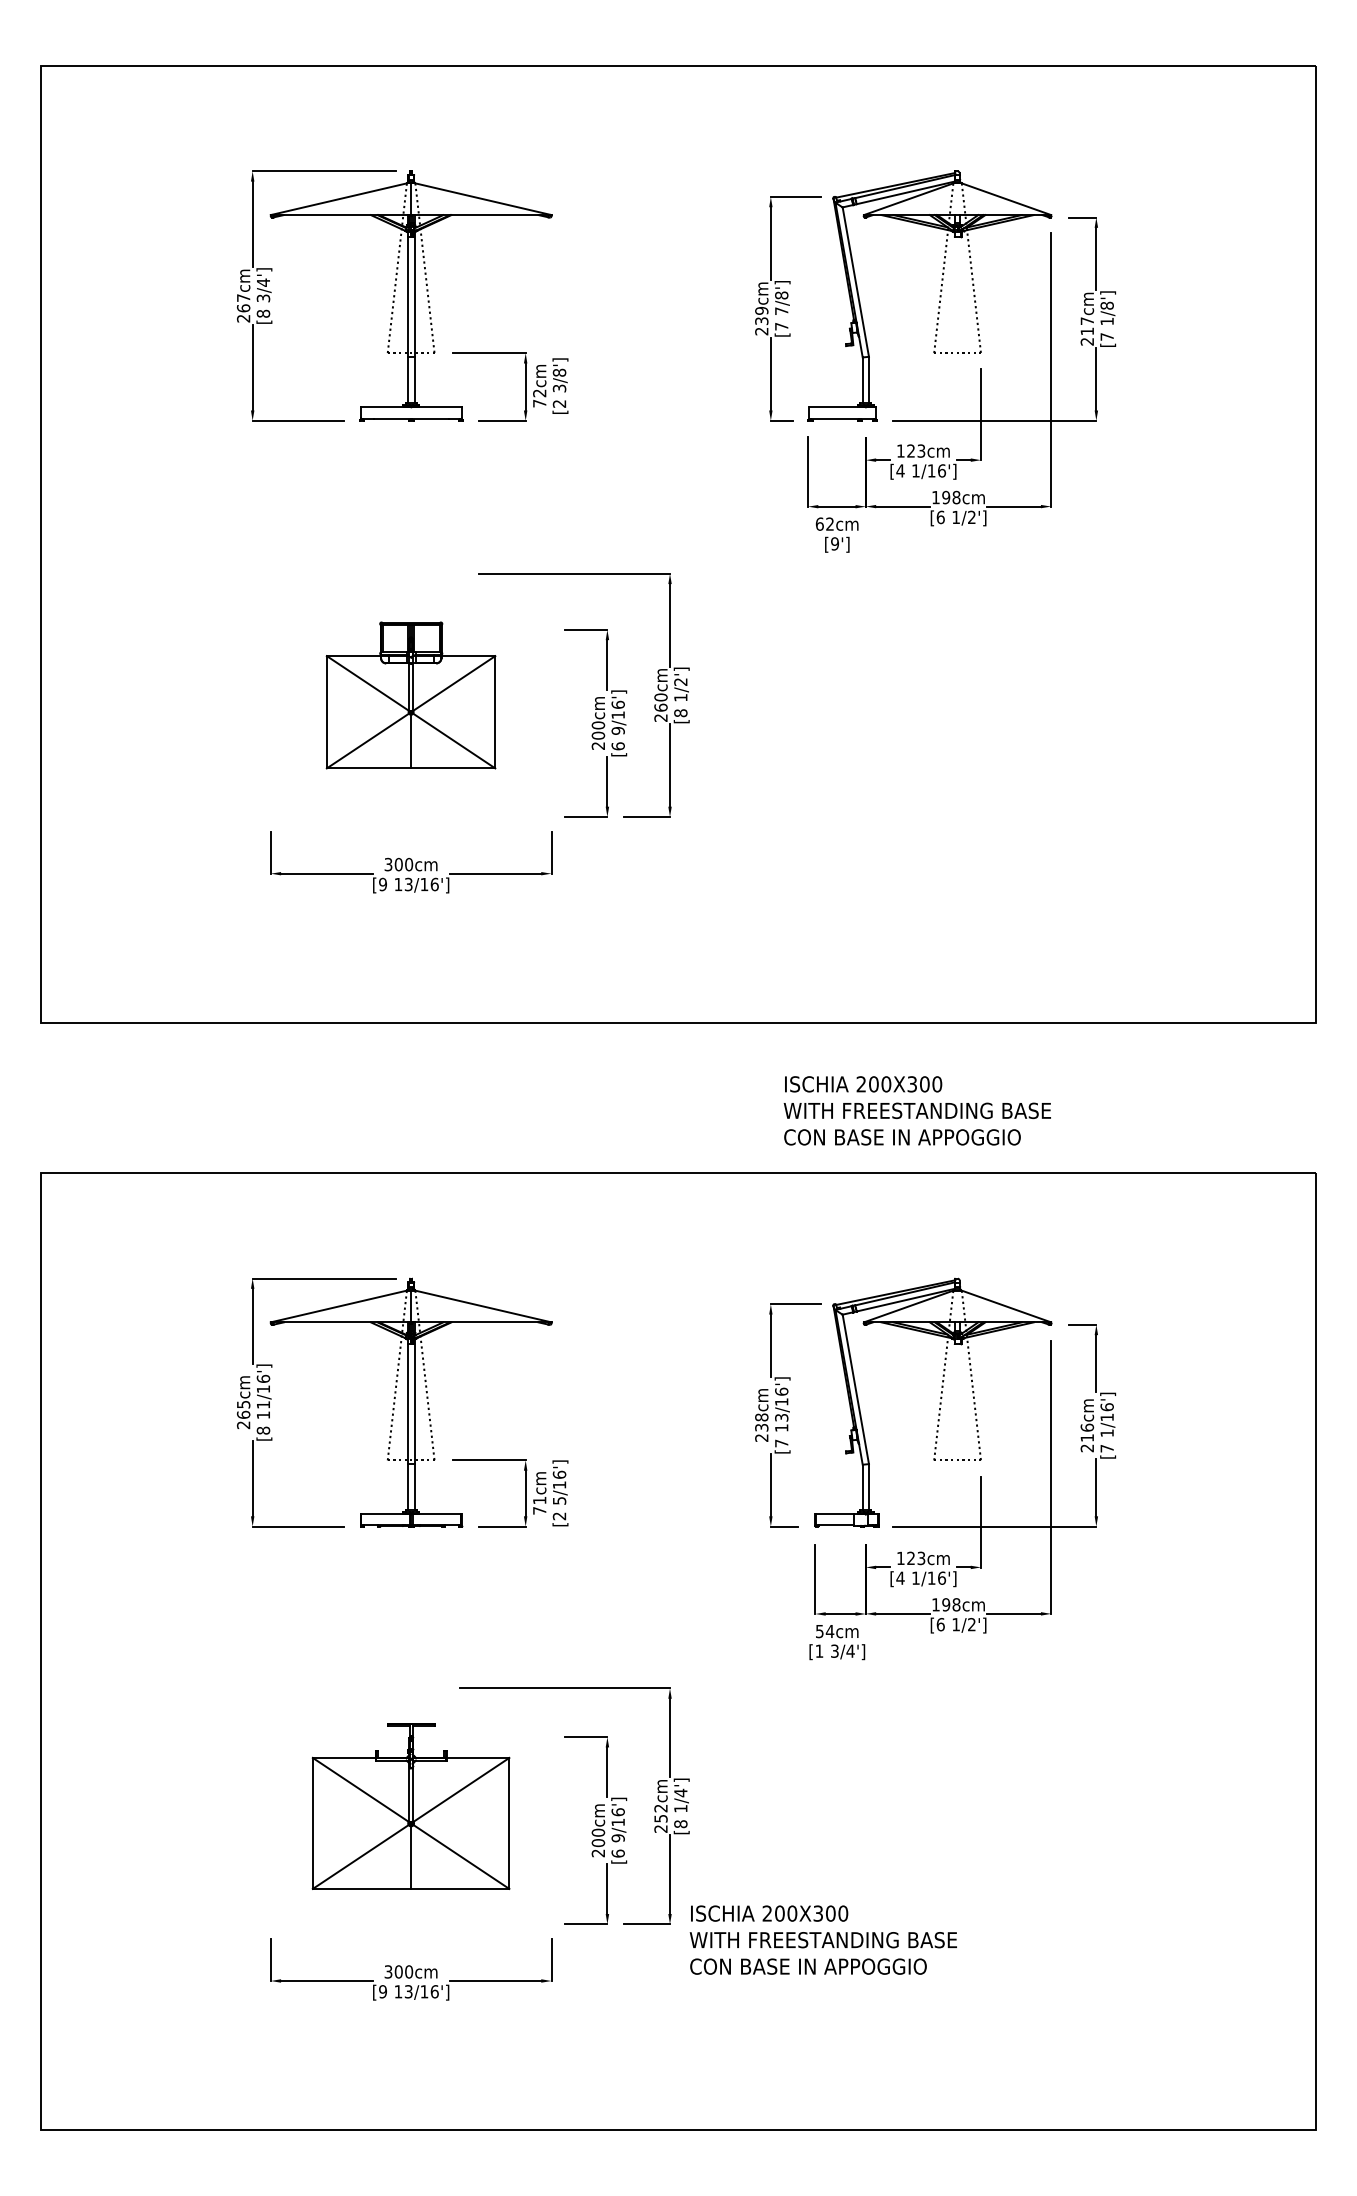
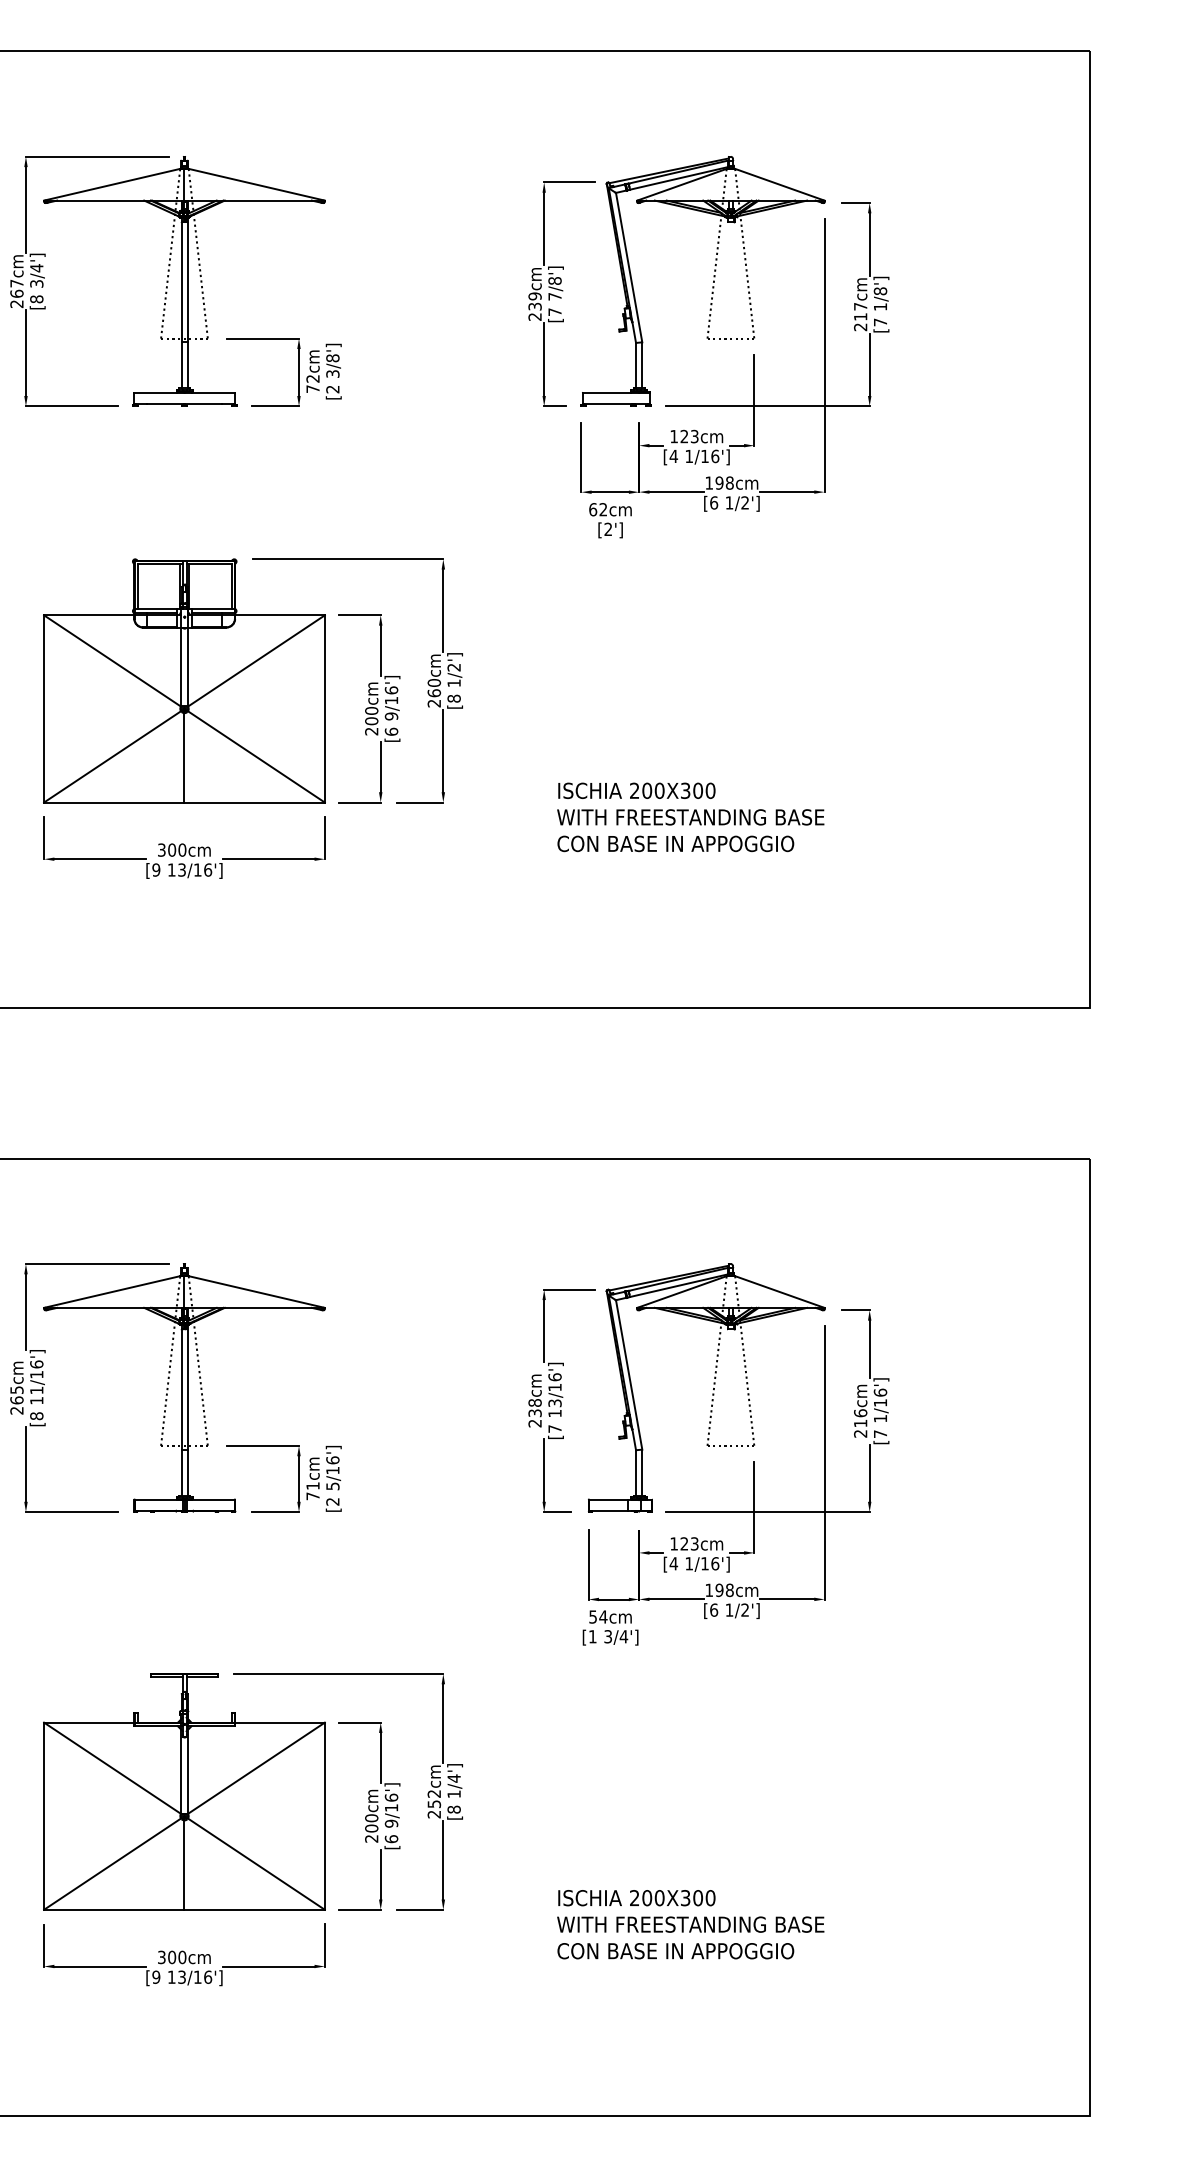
text: (834, 543) -> (607, 529), [9'] -> [2']
part: (410, 695) -> (183, 681), size x1.67
text: (916, 1110) -> (689, 817), moved
part: (410, 1806) -> (183, 1792), size x1.43
text: (822, 1939) -> (689, 1924), moved

